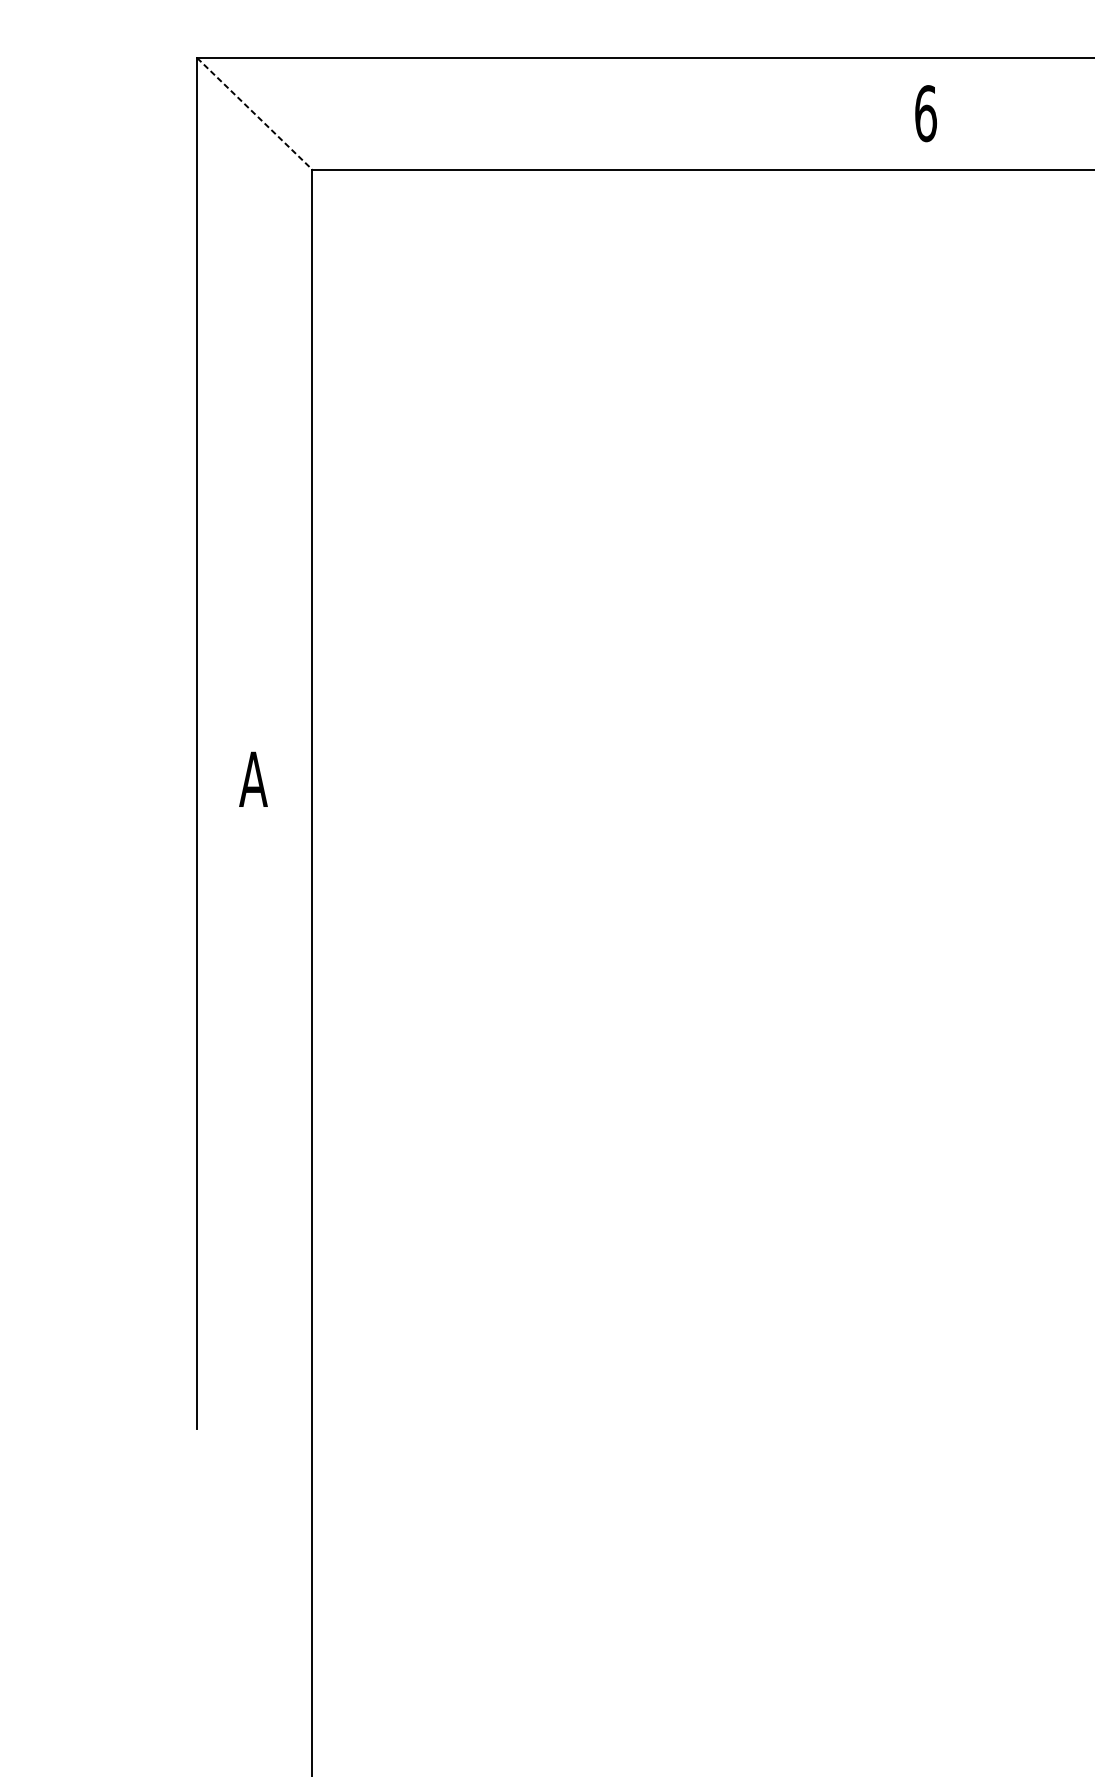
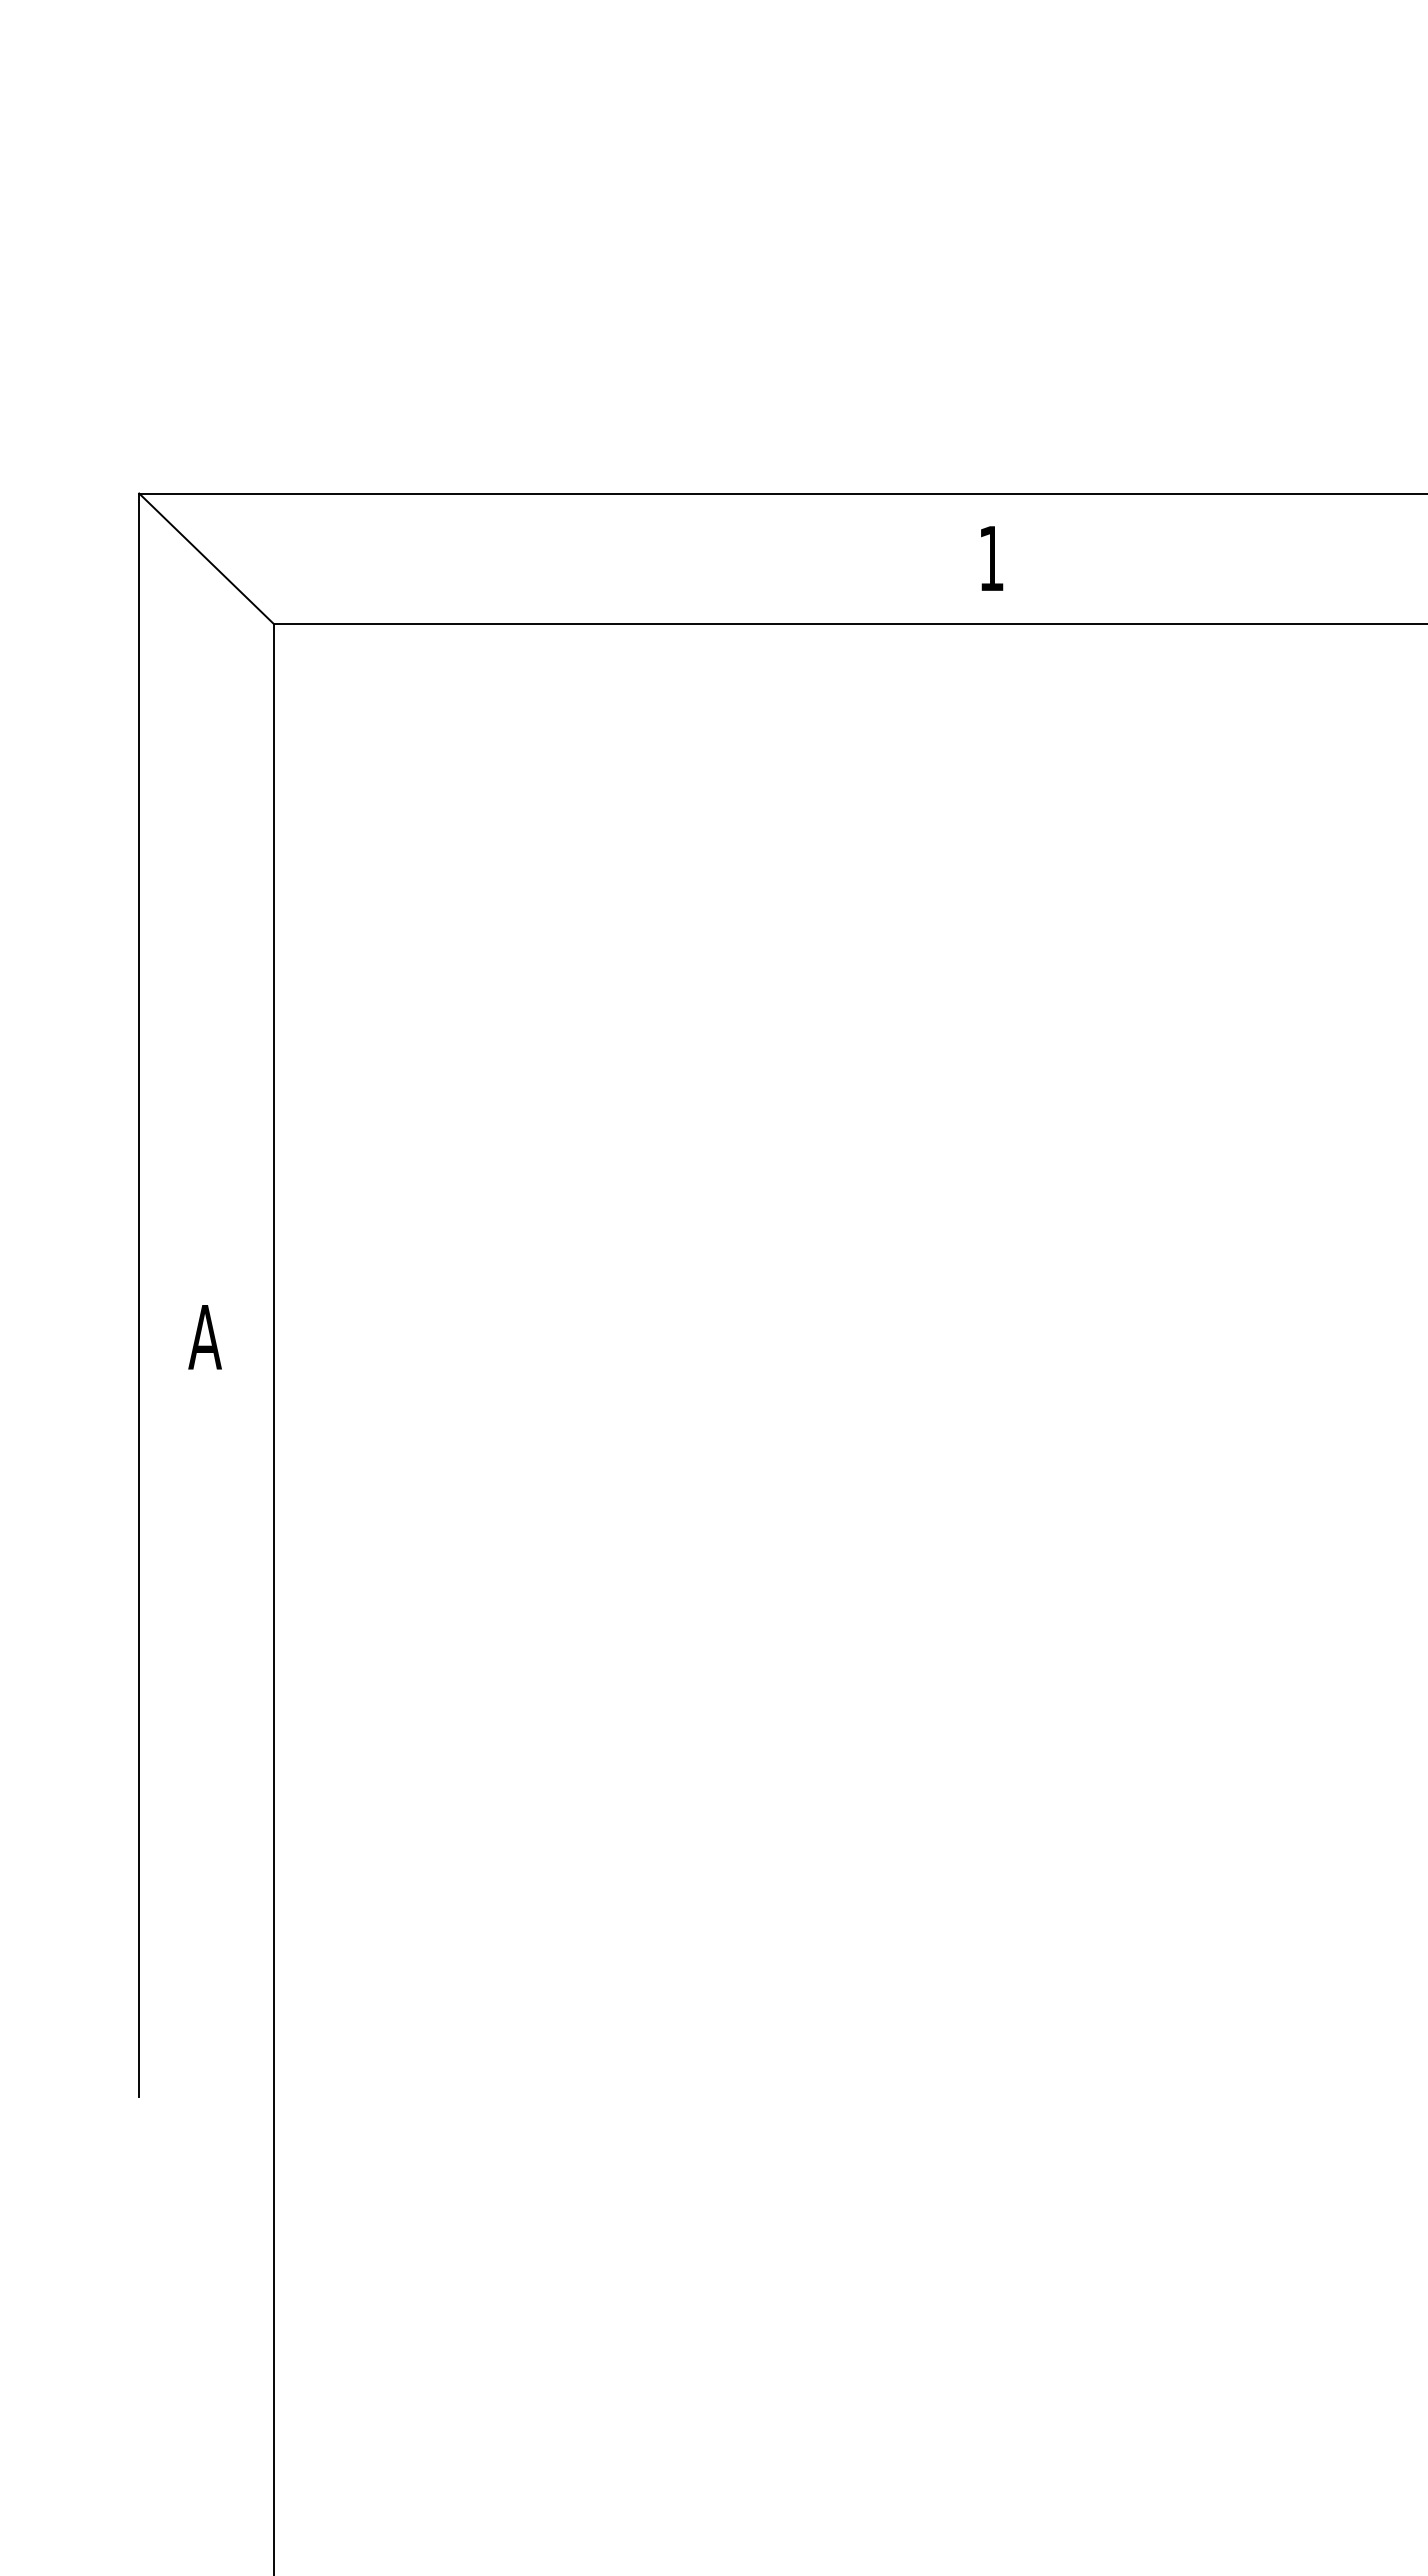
line: (254, 113) -> (206, 558), dashed -> solid
text: (925, 113) -> (991, 558), 6 -> 1

